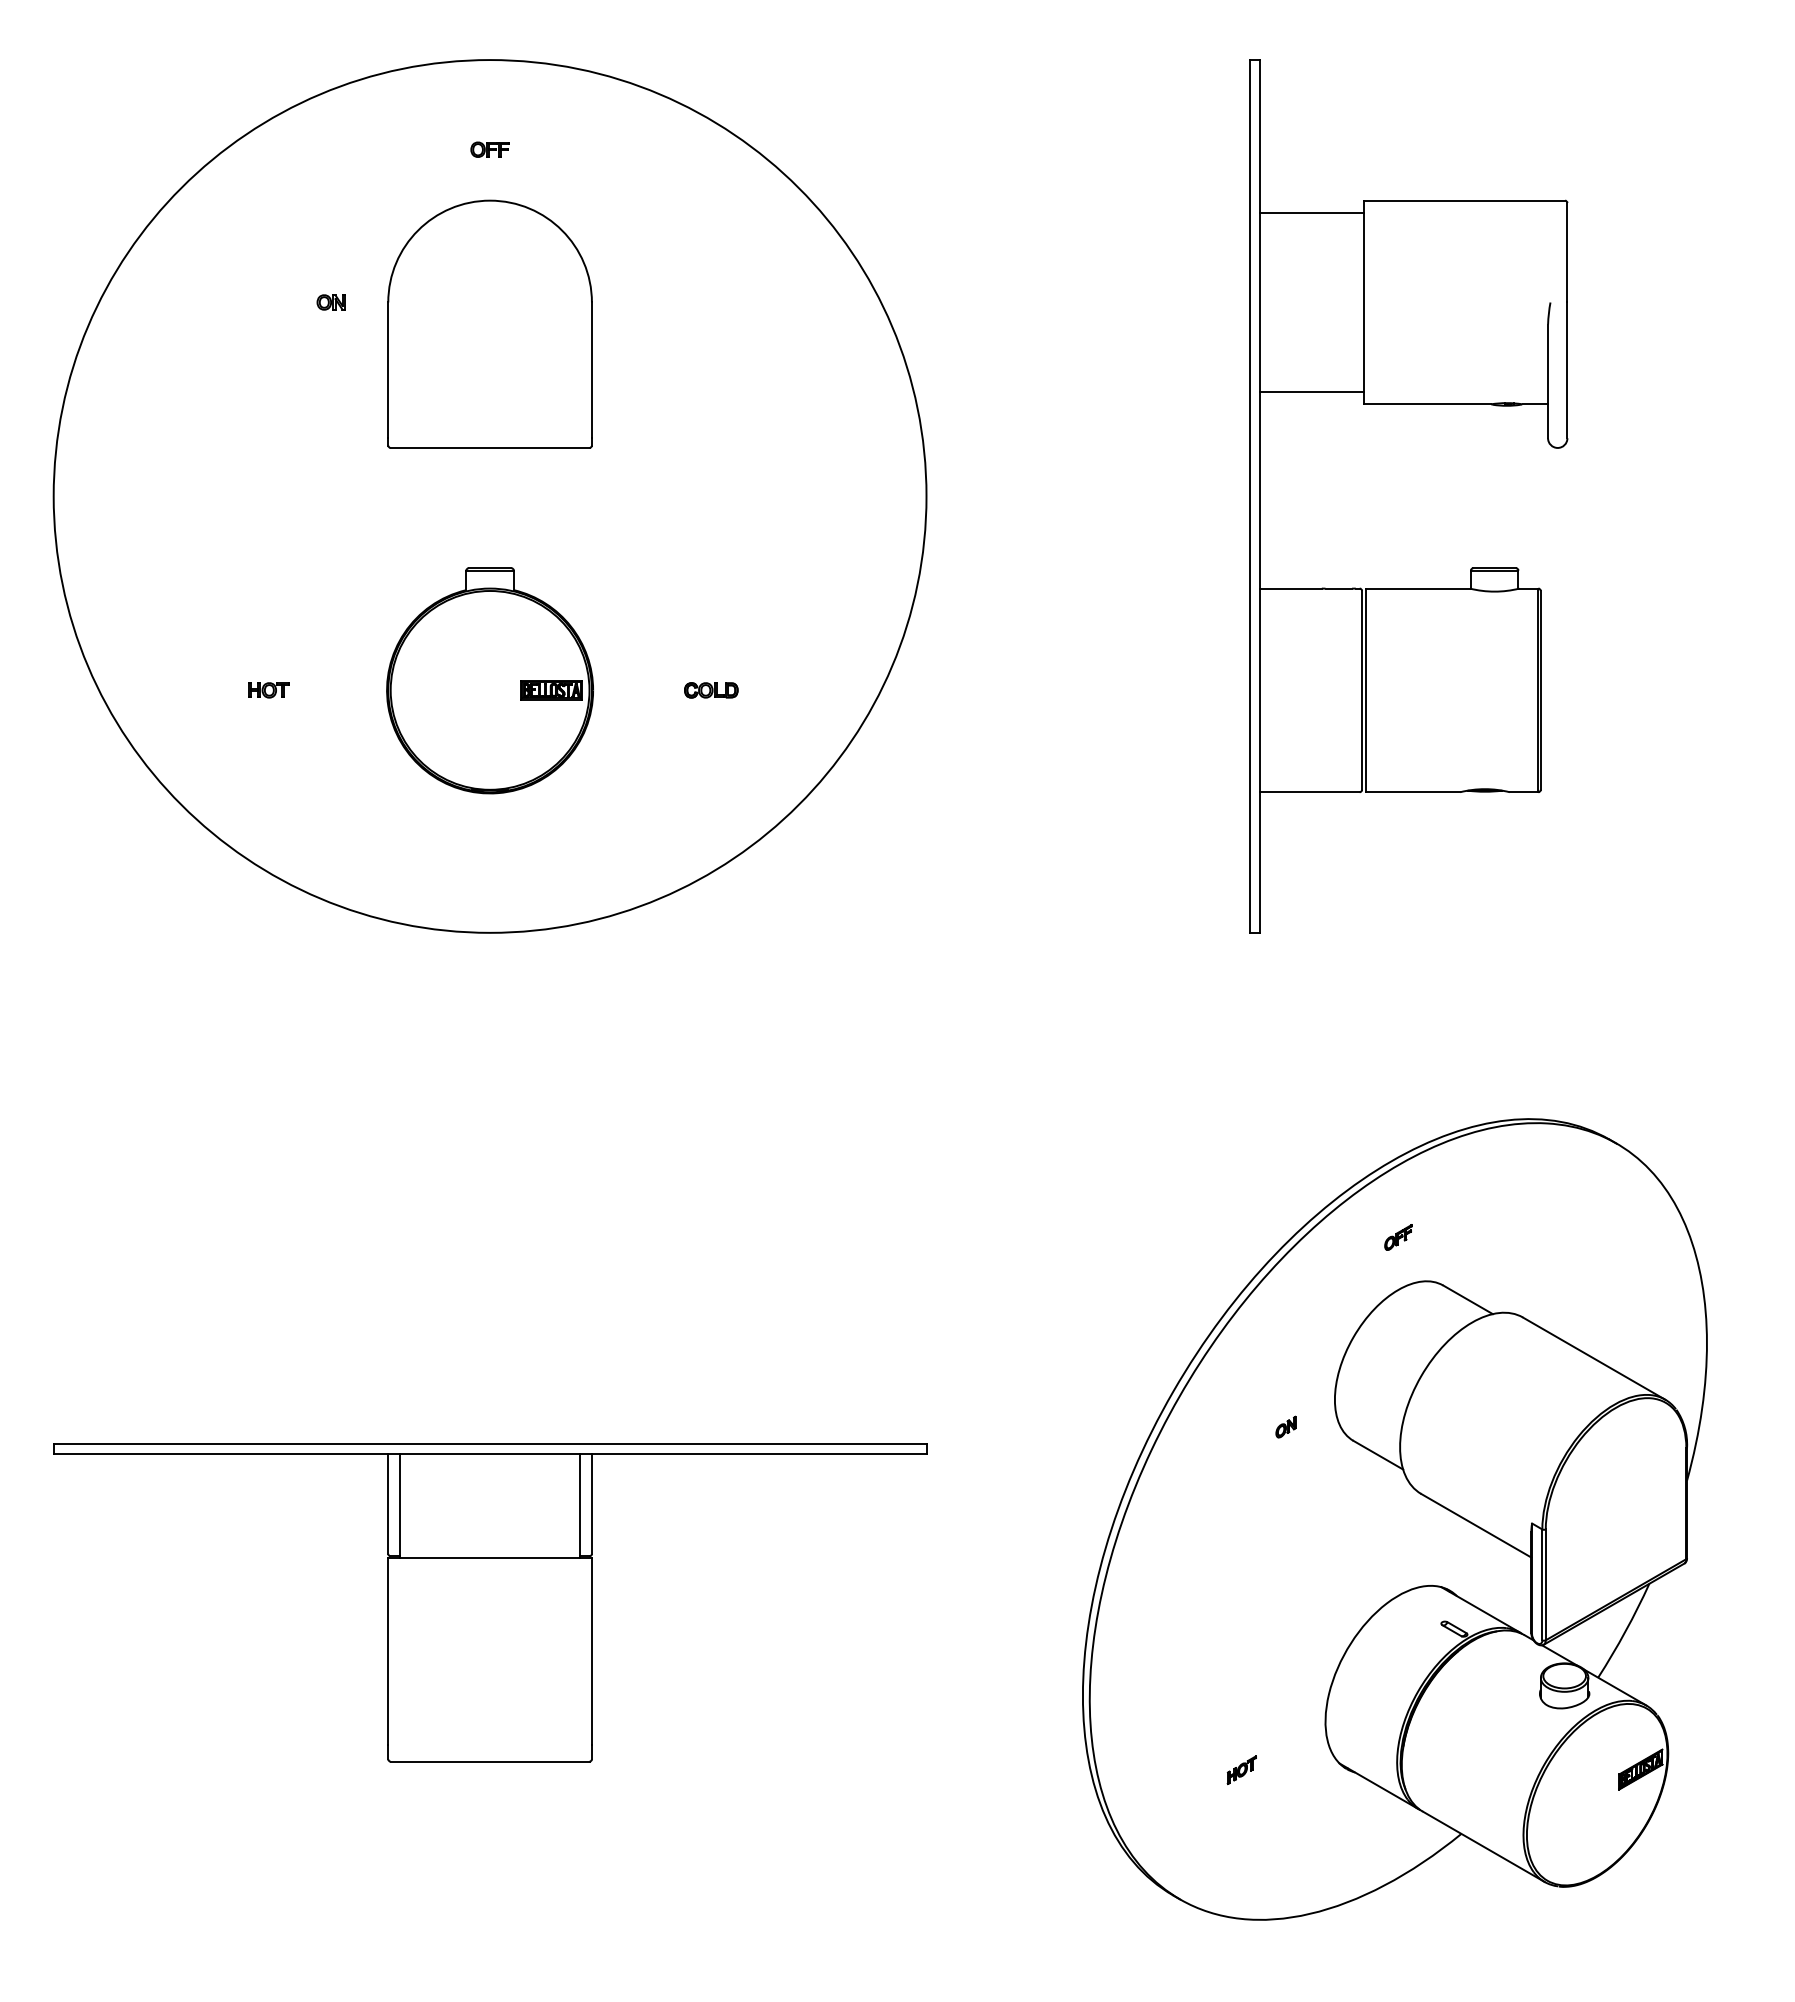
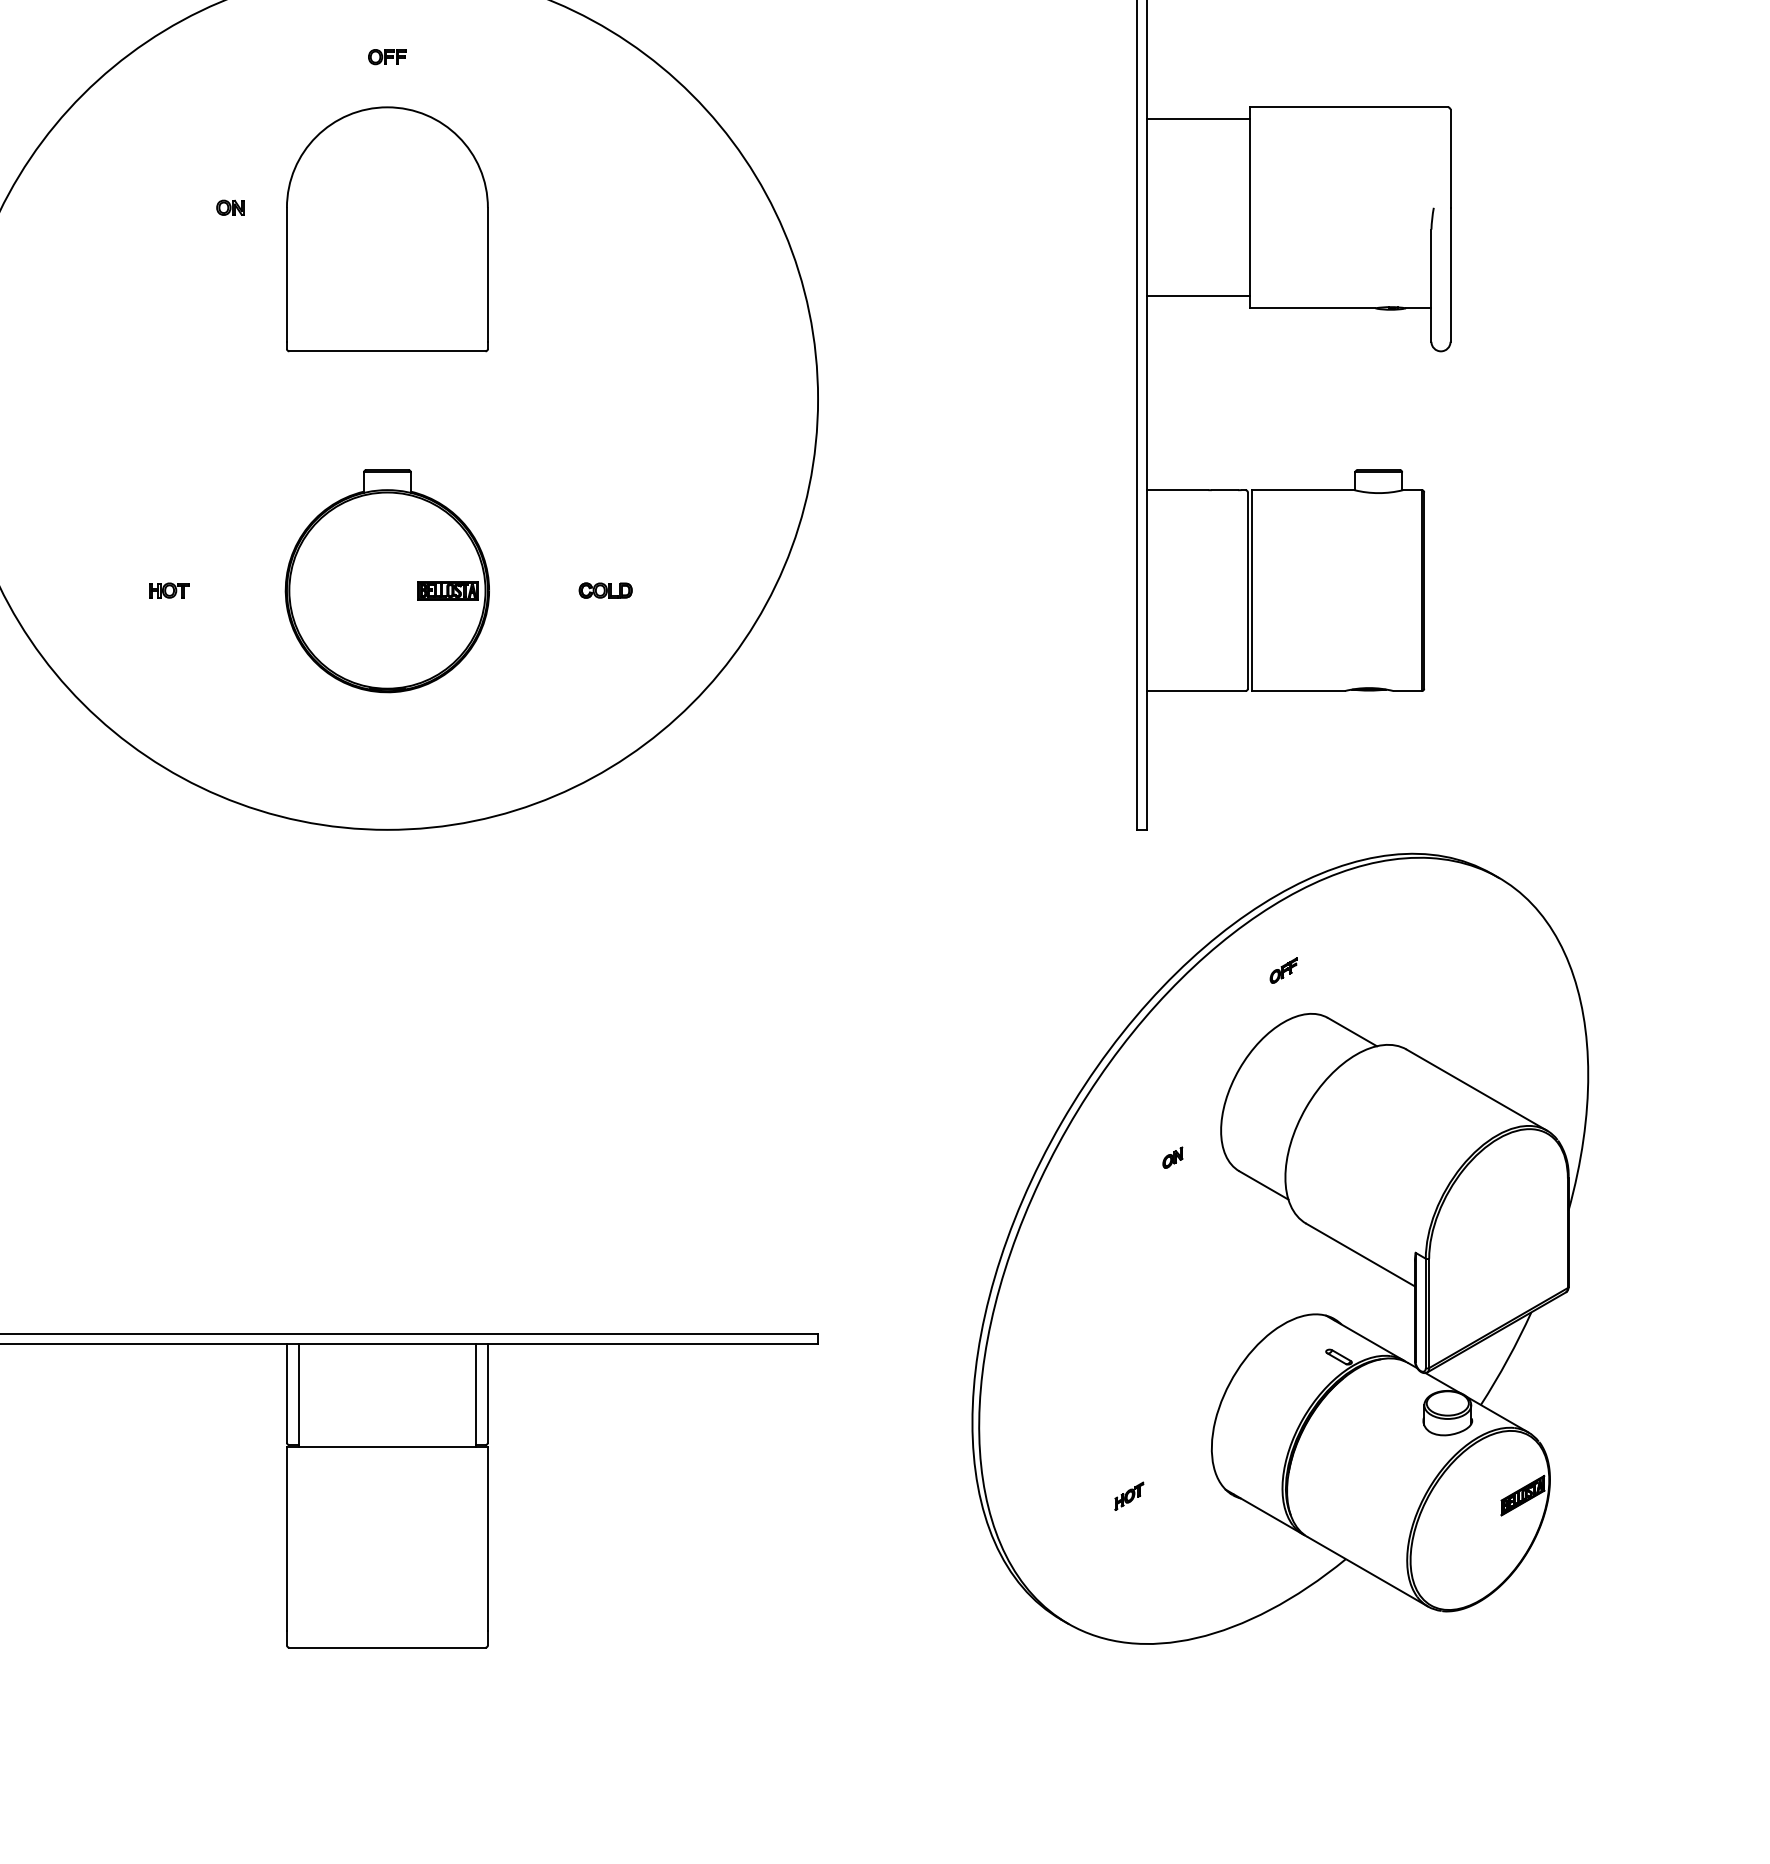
part: (1394, 1519) -> (1279, 1248), moved

